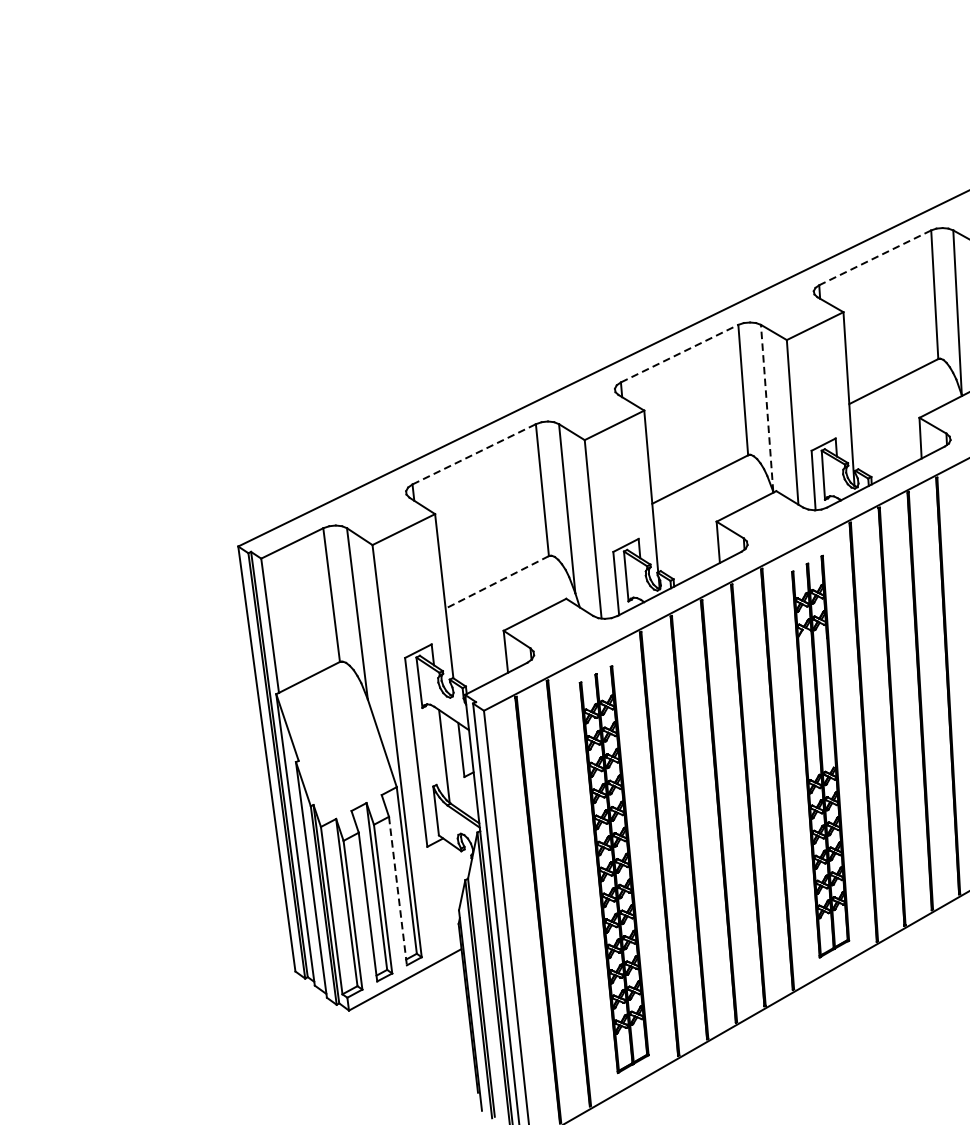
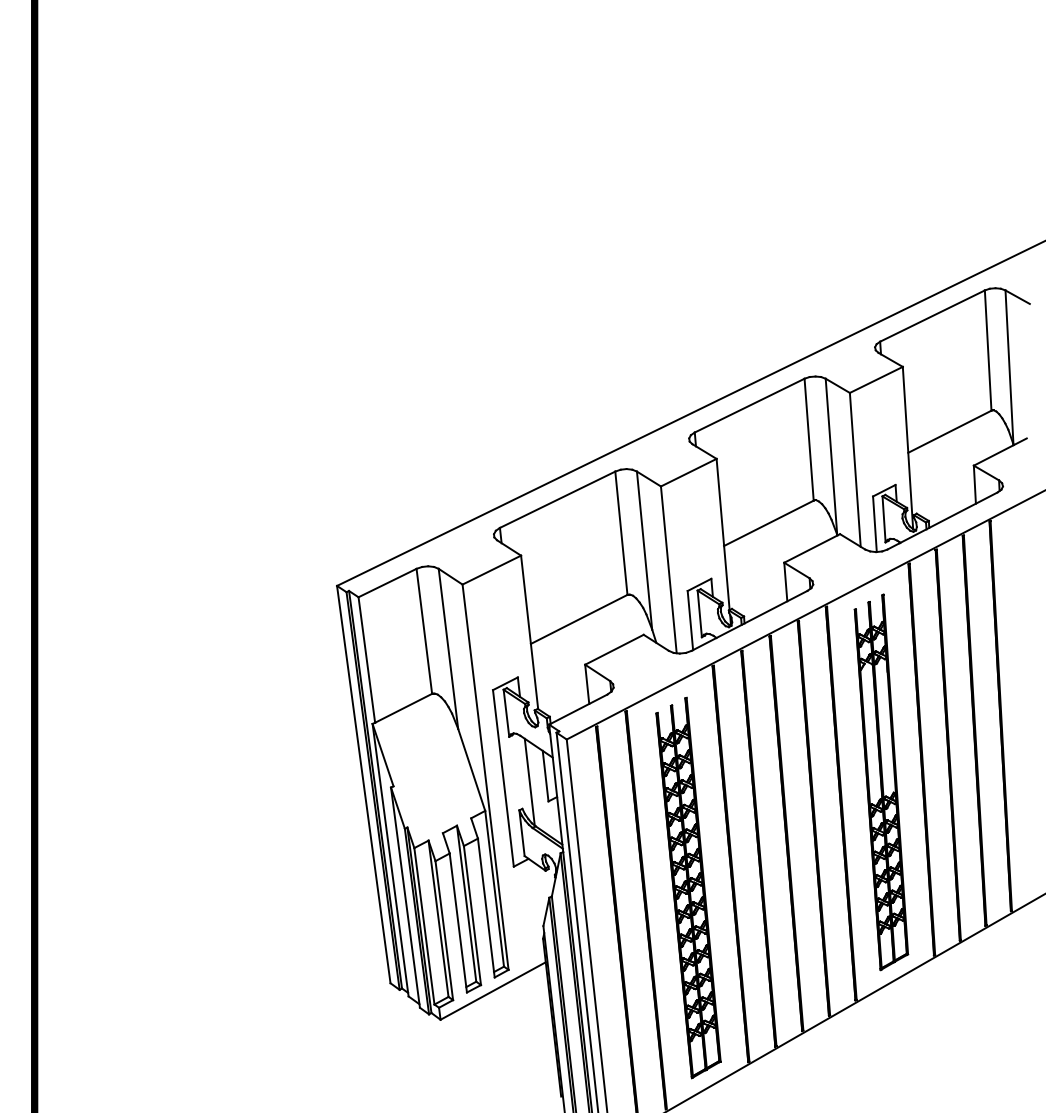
line: (875, 258) -> (932, 316), dashed -> solid
line: (680, 353) -> (750, 405), dashed -> solid
line: (767, 408) -> (831, 456), dashed -> solid
line: (475, 454) -> (558, 499), dashed -> solid
line: (496, 582) -> (578, 619), dashed -> solid
line: (398, 891) -> (486, 908), dashed -> solid

